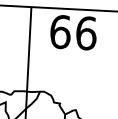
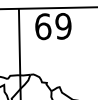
text: (86, 32) -> (63, 25), 66 -> 69

